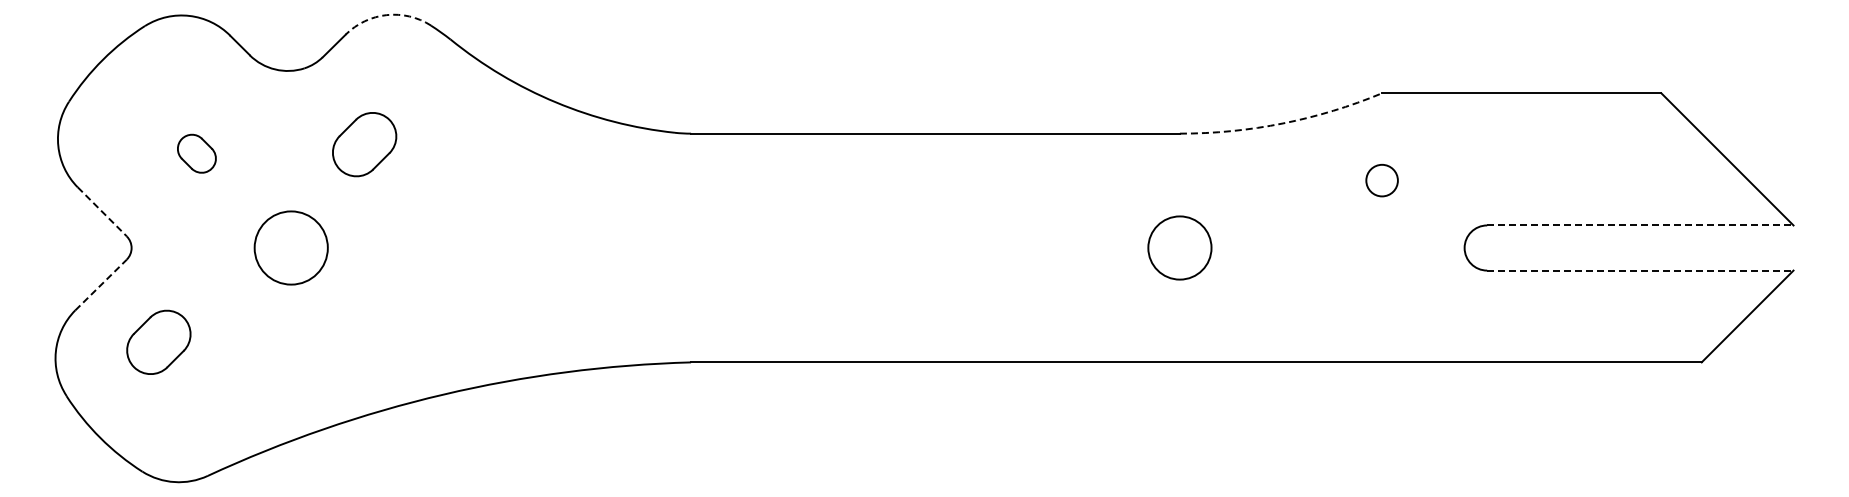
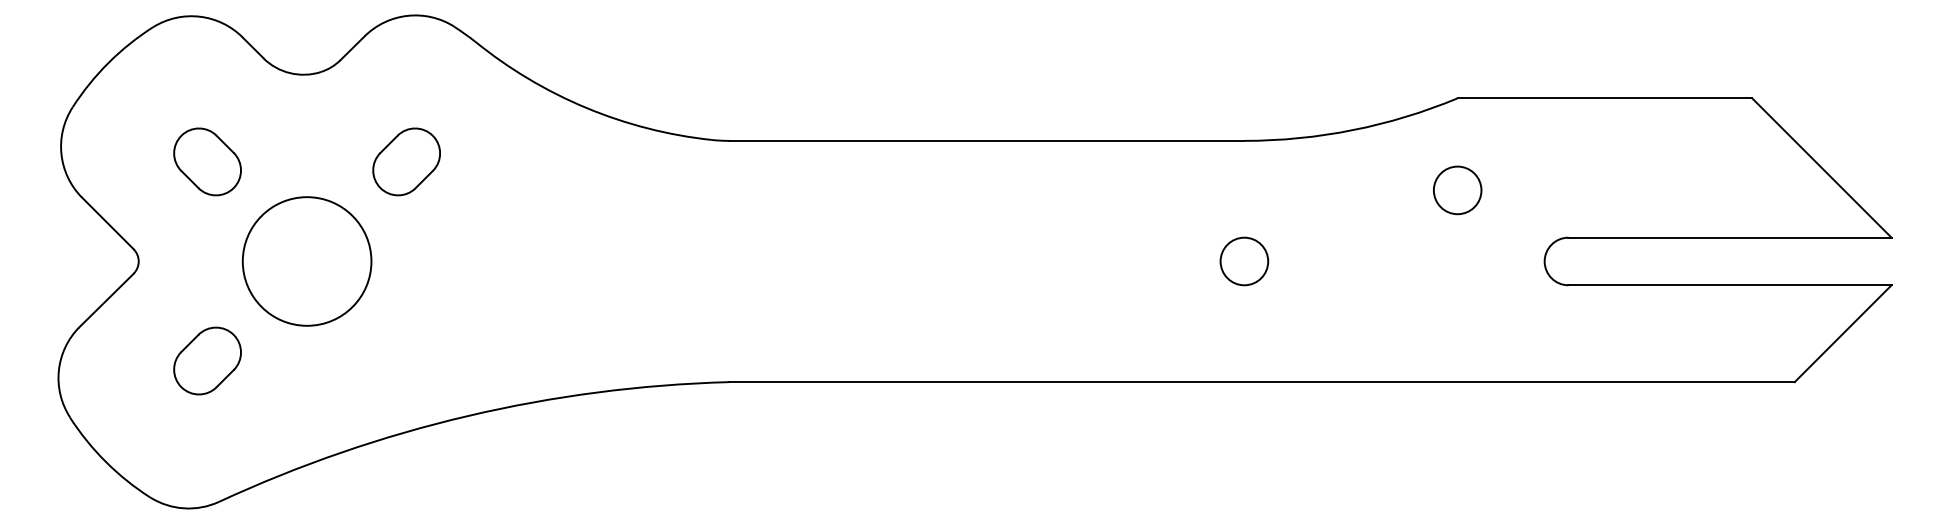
arc: (386, 15) -> (407, 16), dashed -> solid
arc: (1283, 123) -> (1353, 130), dashed -> solid
part: (364, 144) -> (406, 161), moved
part: (196, 153) -> (207, 161), size x1.67
circle: (1381, 180) -> (1456, 190), size x1.43
line: (102, 211) -> (108, 222), dashed -> solid
line: (1640, 225) -> (1730, 237), dashed -> solid
circle: (1179, 247) -> (1243, 260), size x0.71
circle: (291, 248) -> (307, 262), size x1.67
line: (1640, 270) -> (1730, 285), dashed -> solid
line: (101, 284) -> (106, 299), dashed -> solid
part: (158, 341) -> (207, 360), moved

